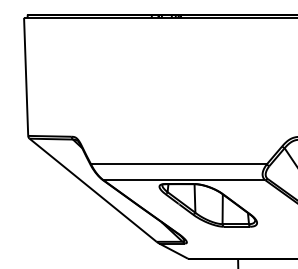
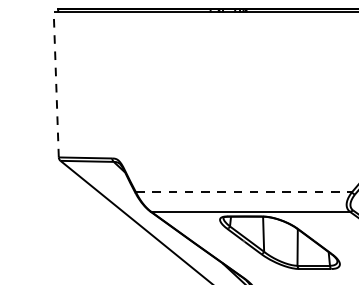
line: (26, 76) -> (56, 84), solid -> dashed
line: (178, 164) -> (243, 192), solid -> dashed

